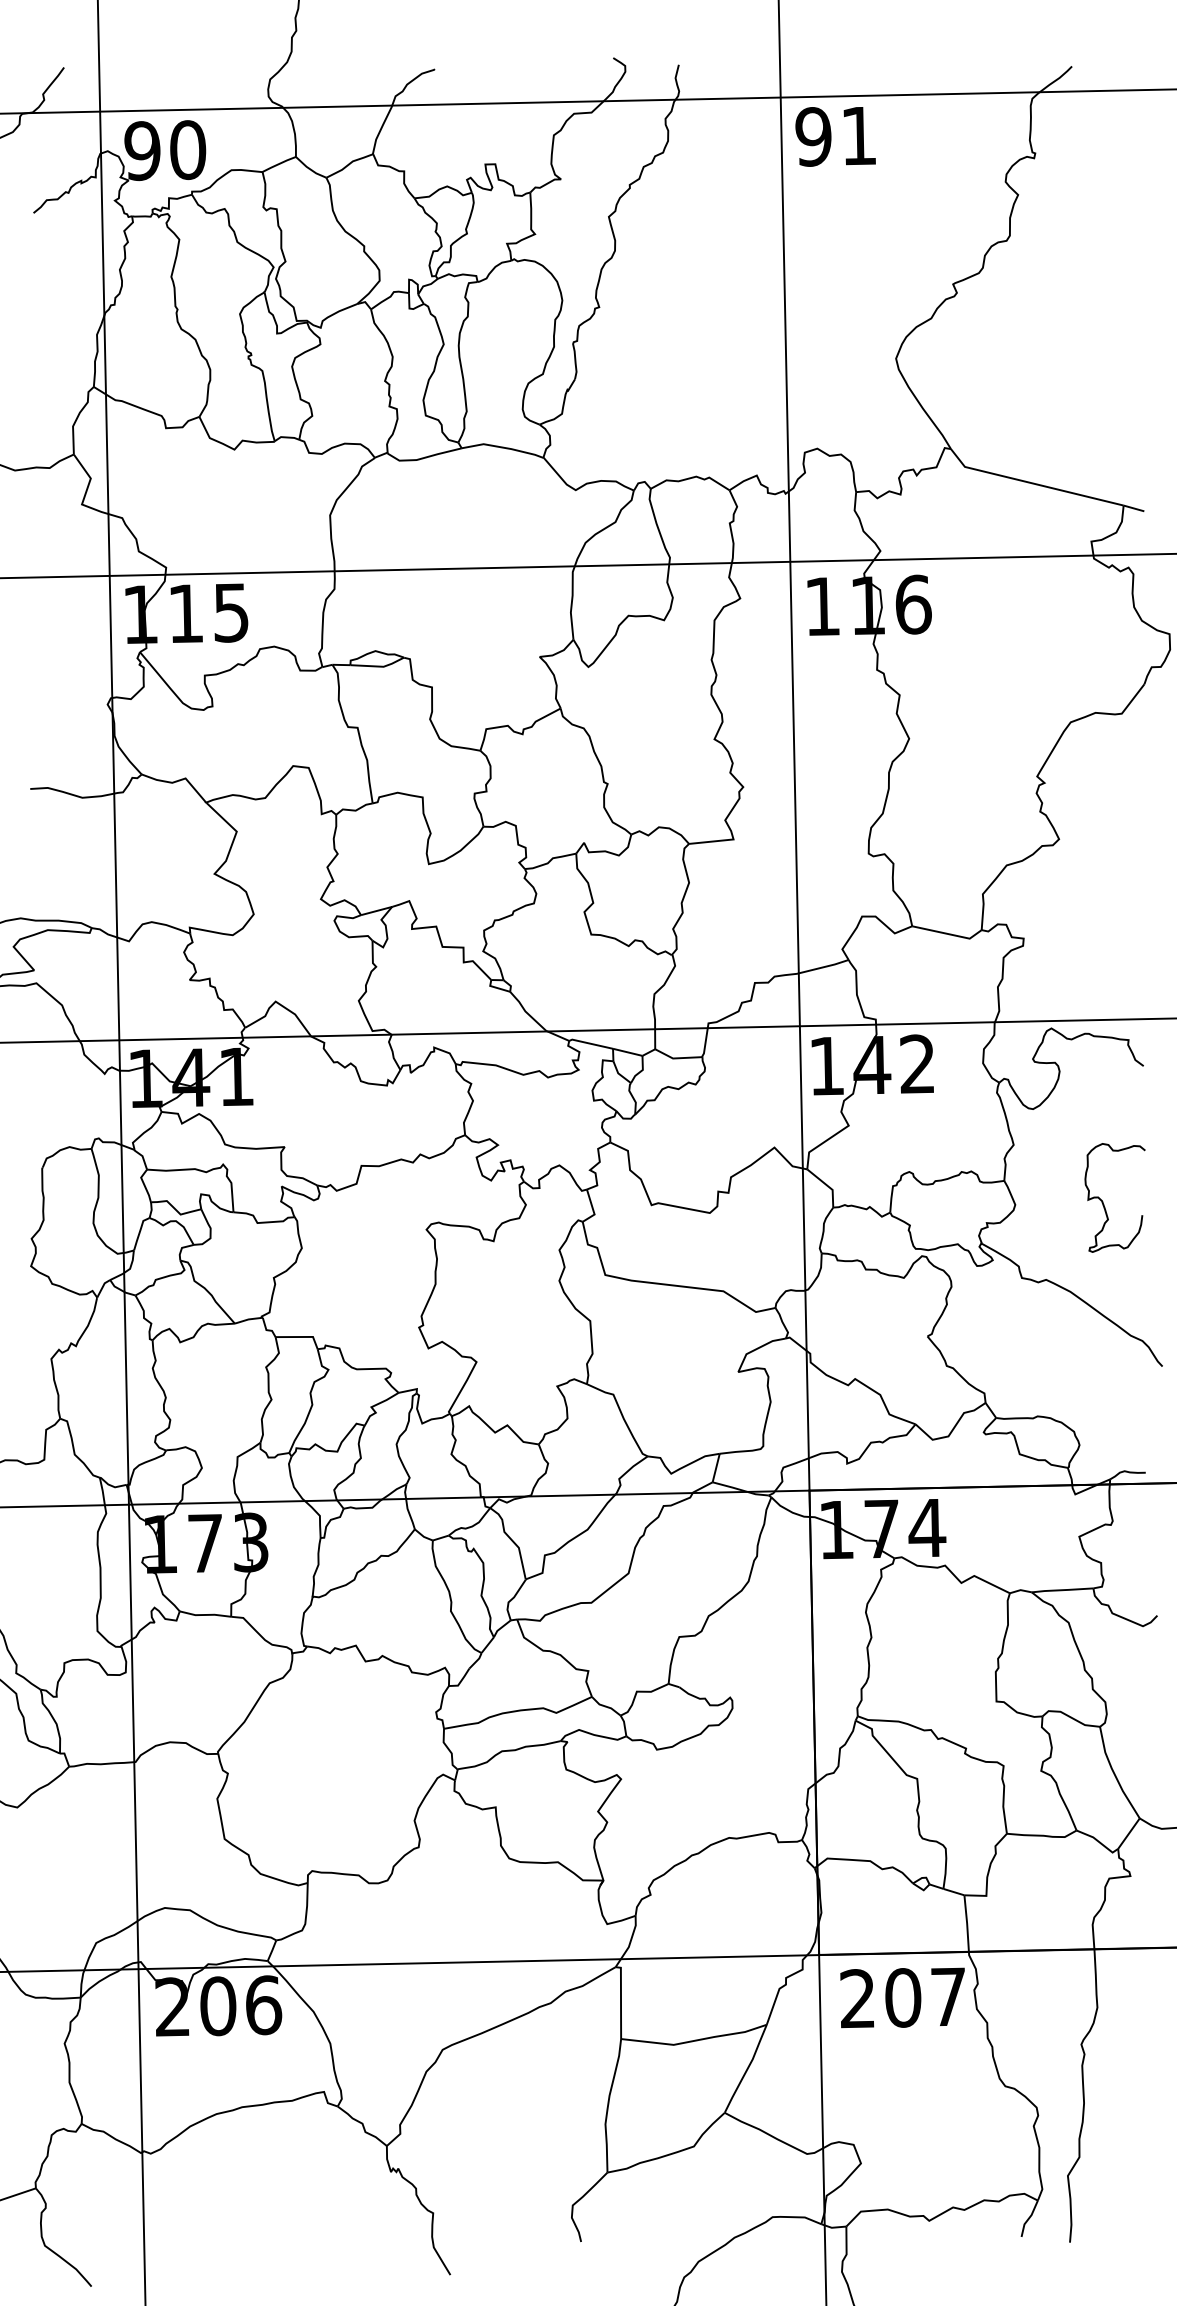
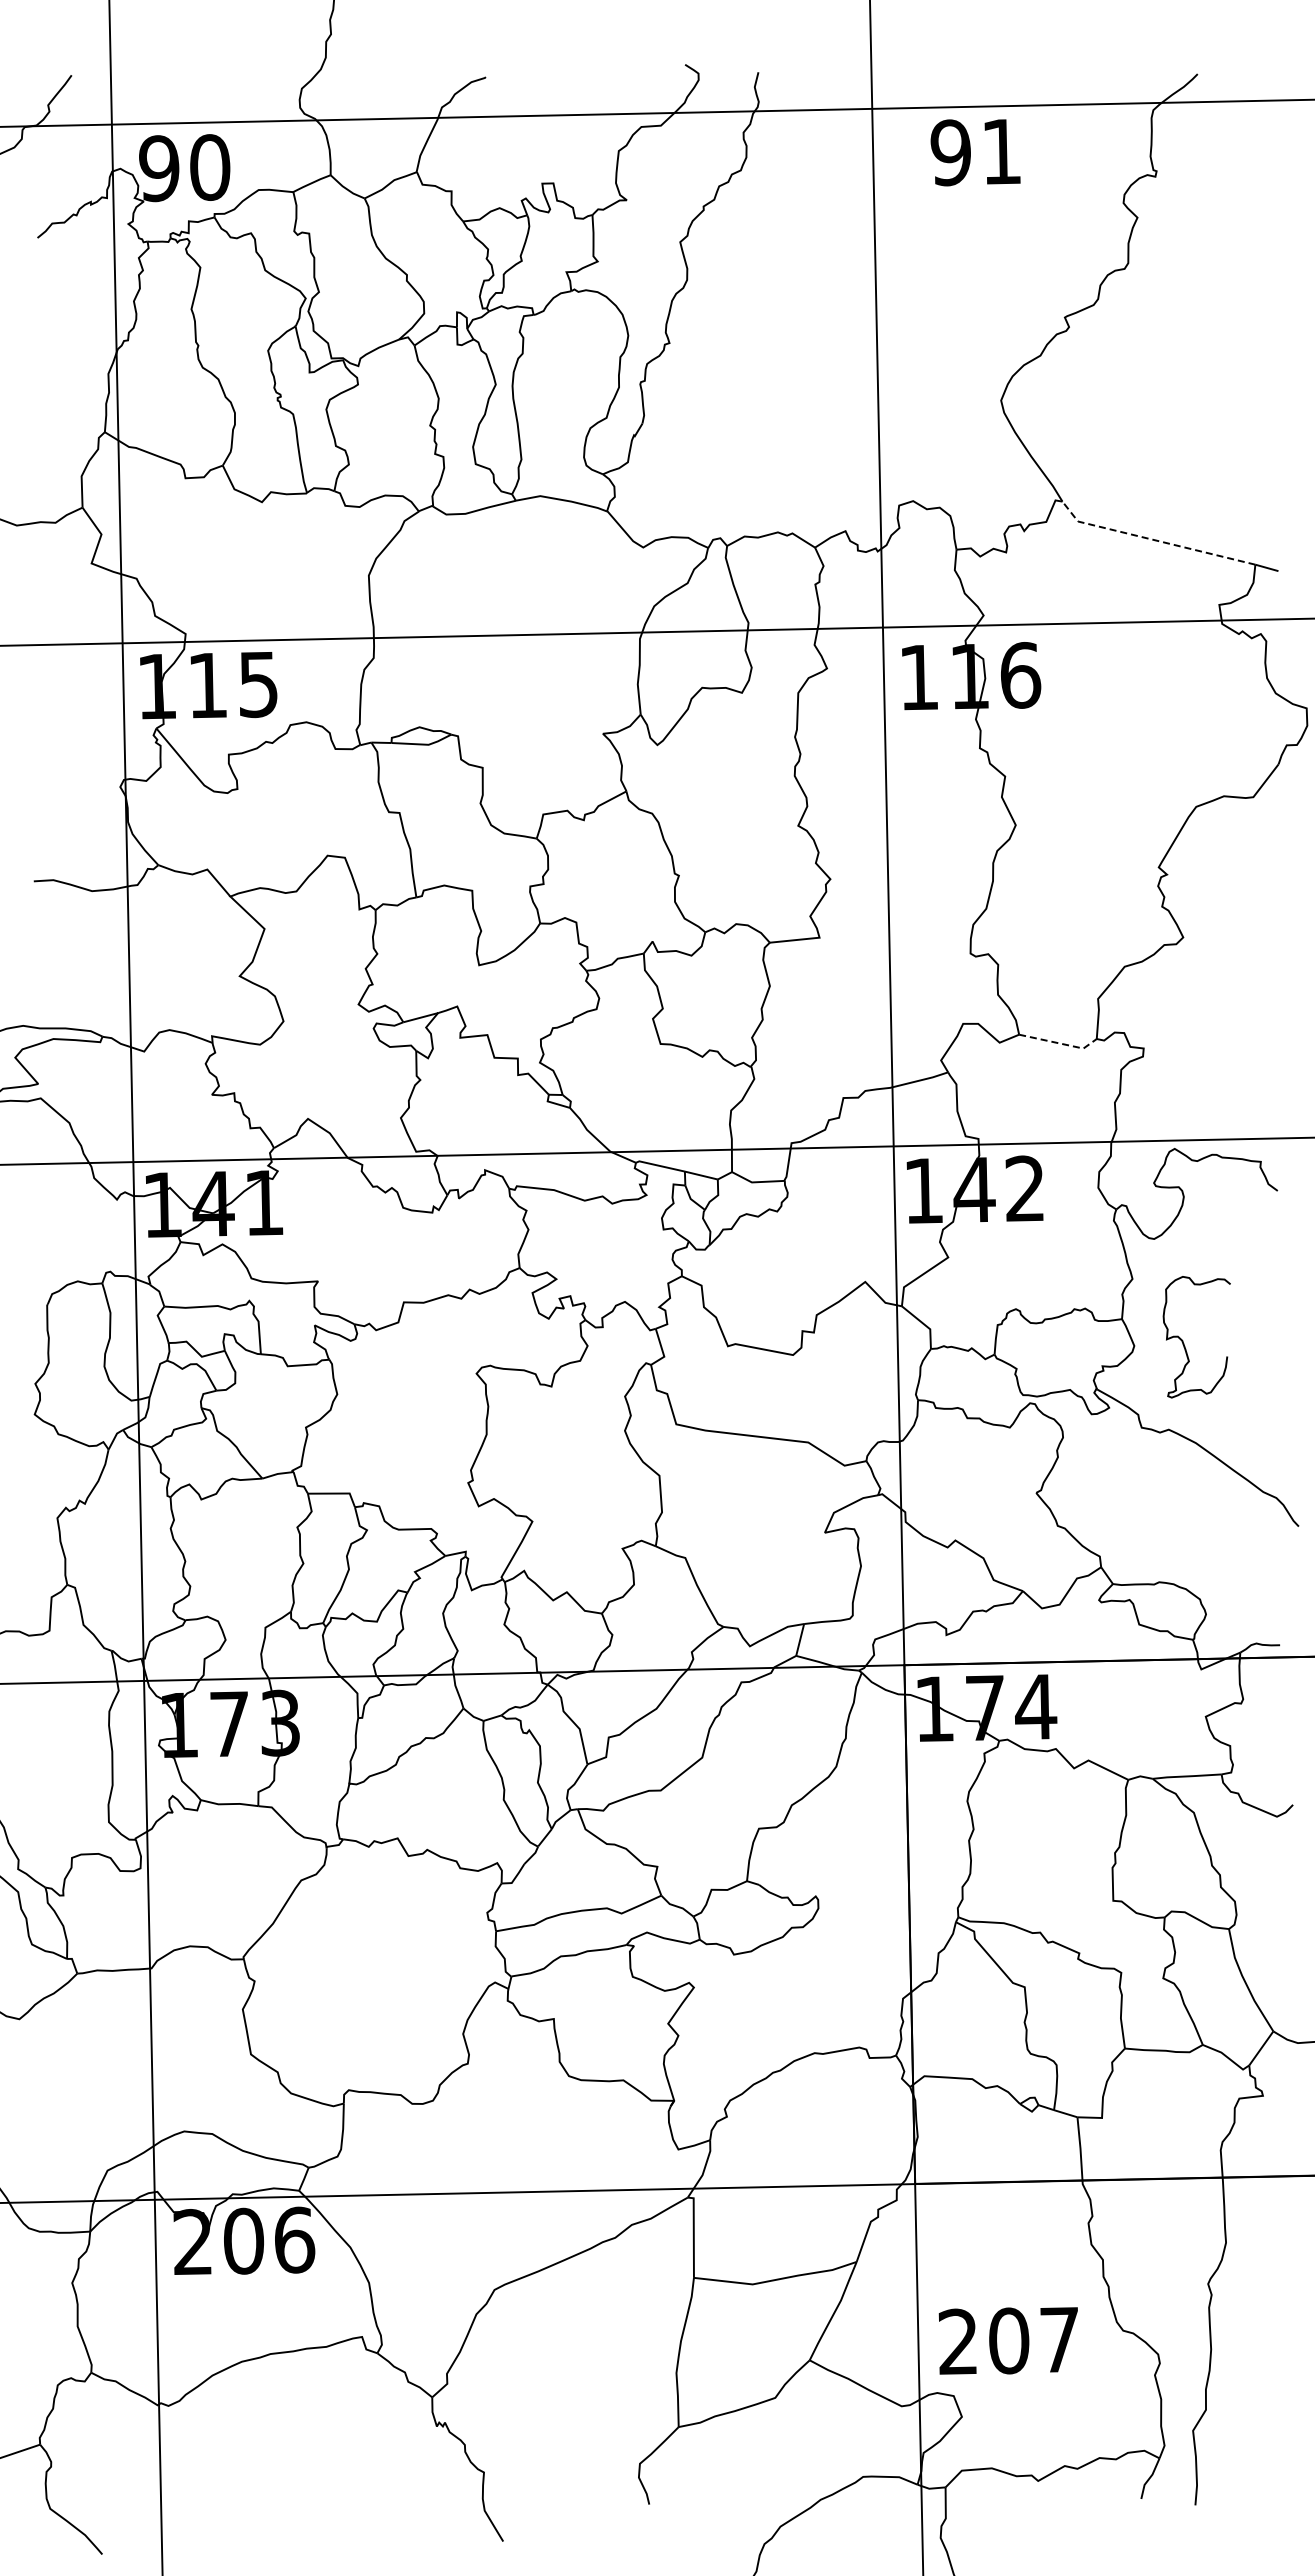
text: (835, 136) -> (975, 152), moved
line: (1032, 483) -> (1153, 539), solid -> dashed
line: (949, 934) -> (1060, 1043), solid -> dashed
curve: (1103, 1200) -> (1183, 1340), moved
text: (901, 1997) -> (1007, 2340), moved

